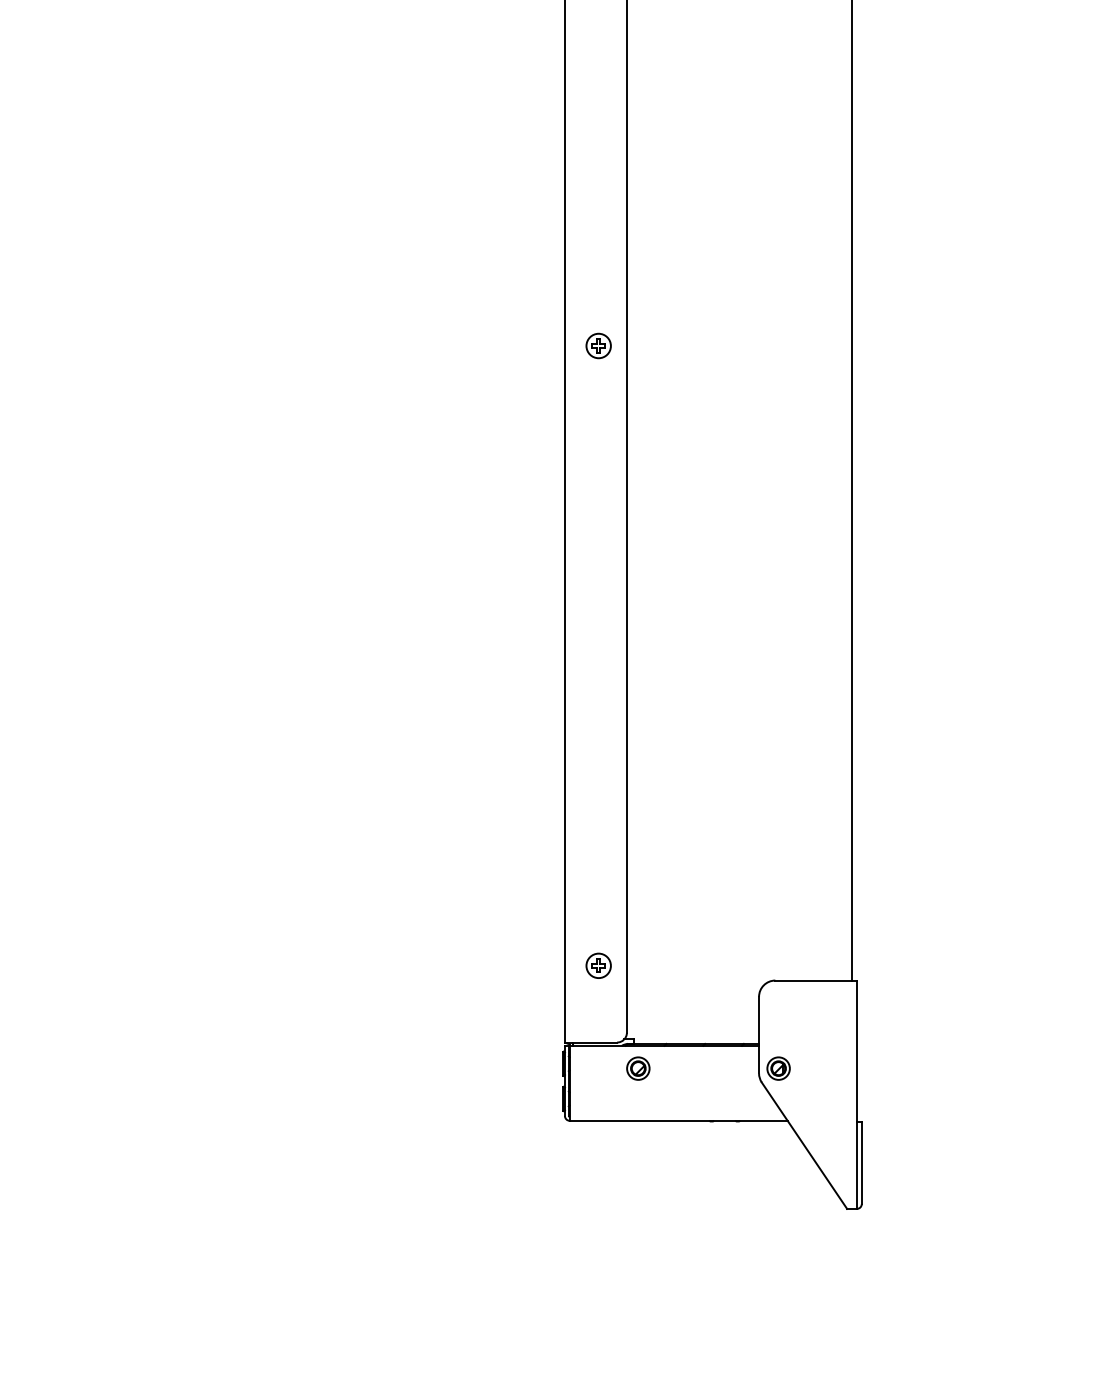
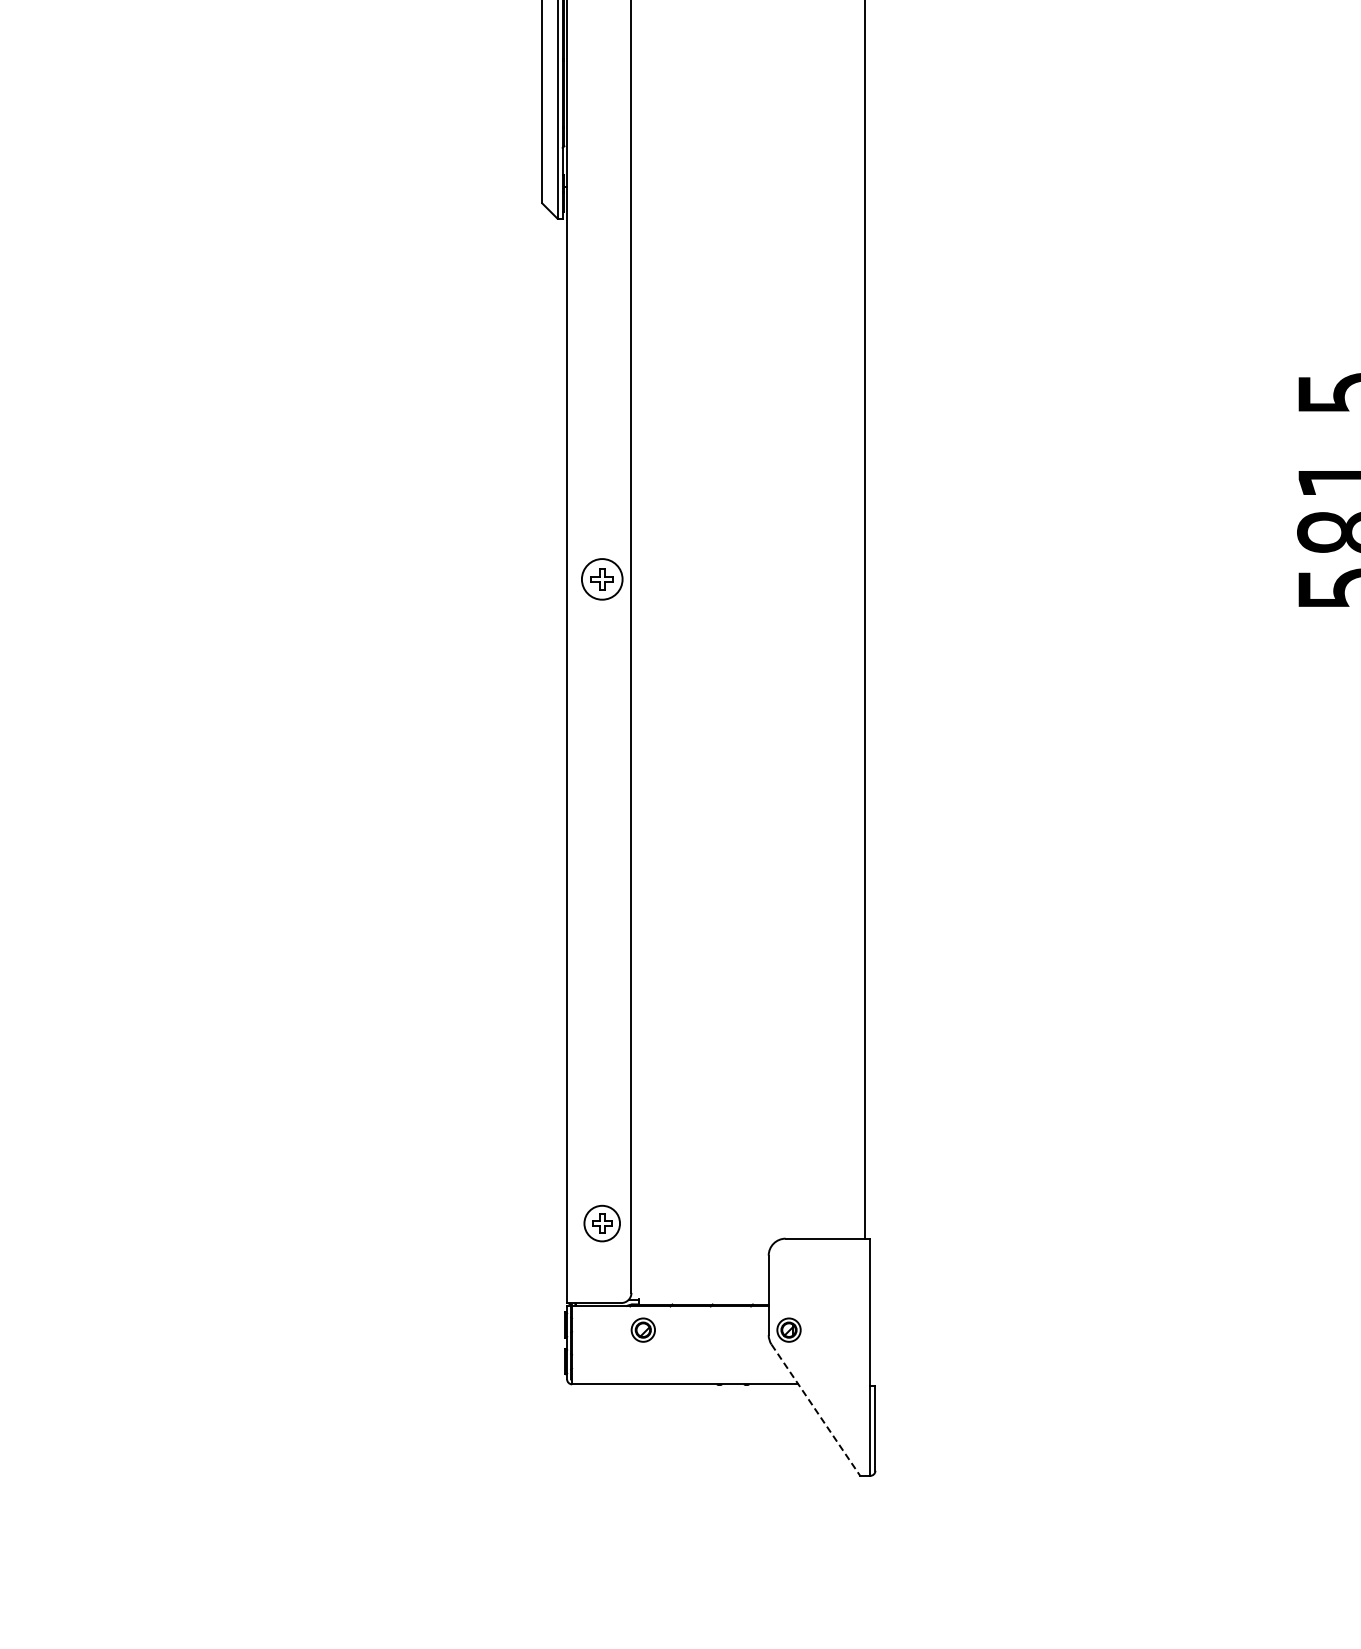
part: (598, 345) -> (601, 579), size x1.6
part: (598, 964) -> (601, 1222), size x1.4
line: (805, 1145) -> (816, 1410), solid -> dashed

